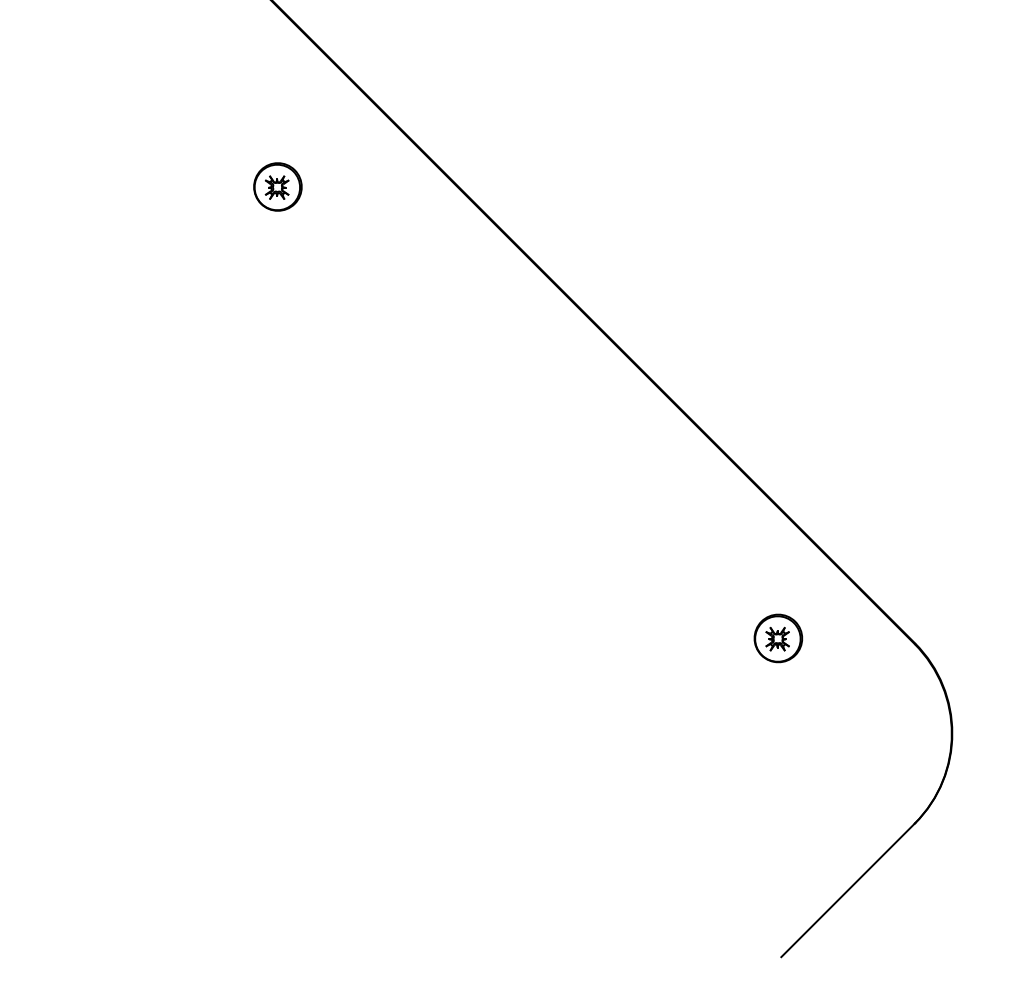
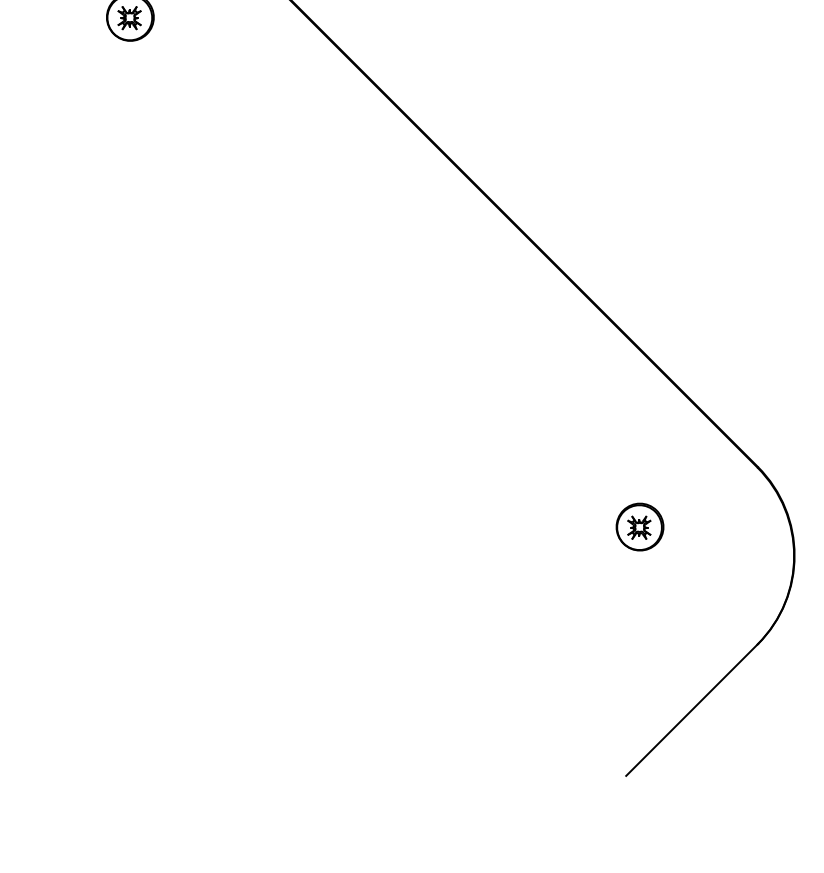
part: (778, 638) -> (640, 527), moved

